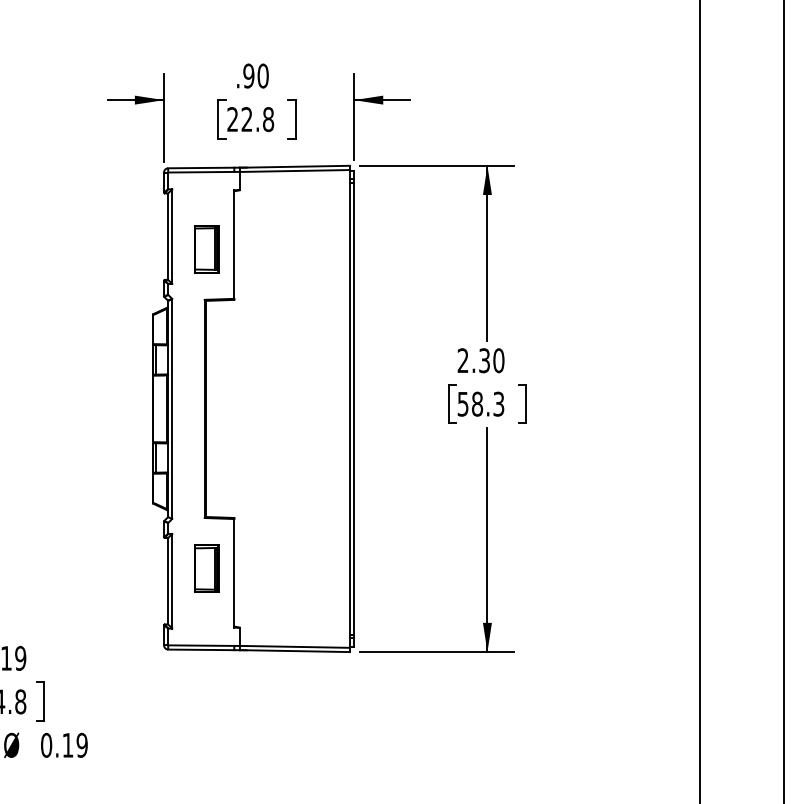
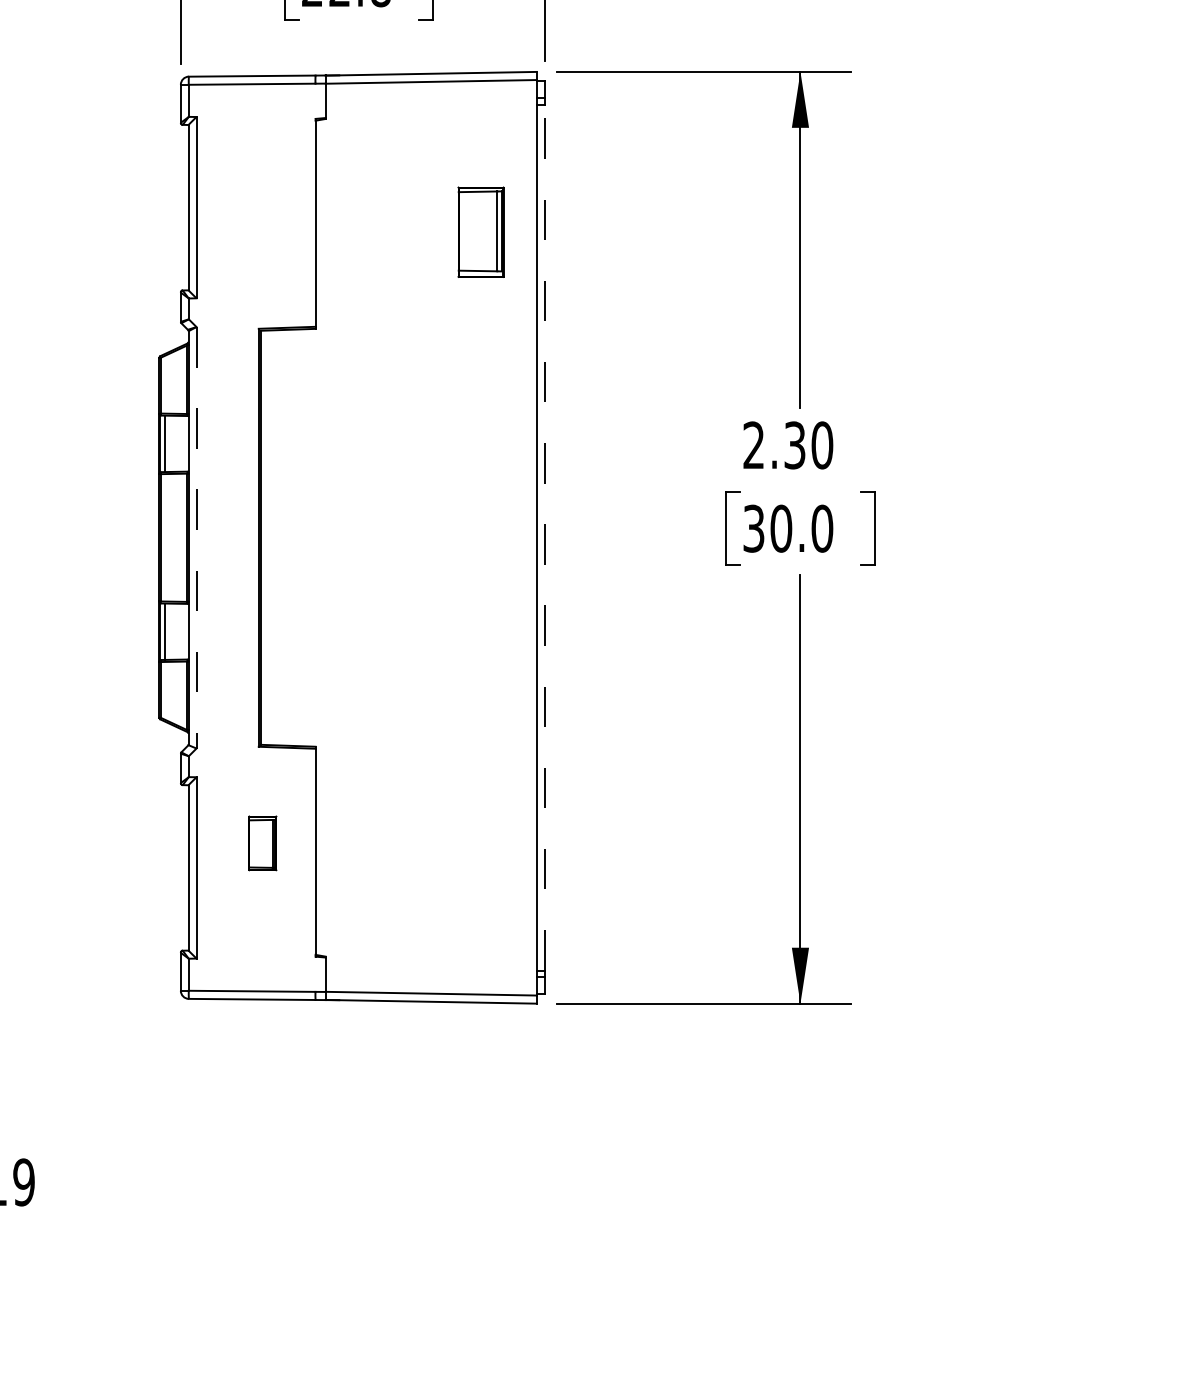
part: (206, 249) -> (480, 232), moved
text: (481, 403) -> (789, 527), 58.3 -> 30.0
line: (172, 408) -> (196, 536), solid -> dashed
line: (354, 408) -> (545, 536), solid -> dashed
part: (206, 568) -> (262, 843), size x0.6

